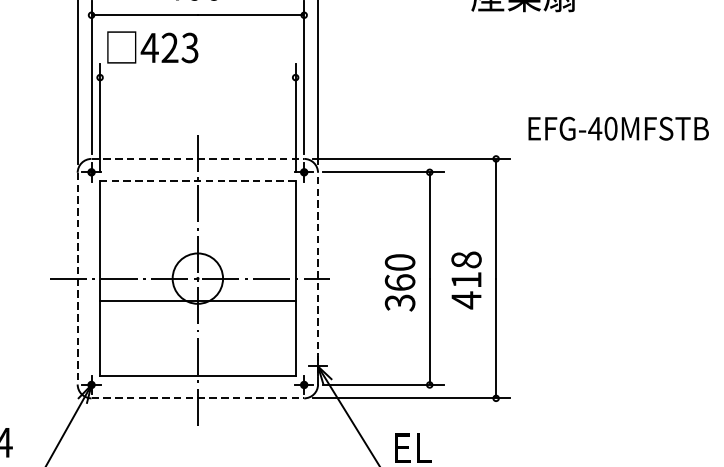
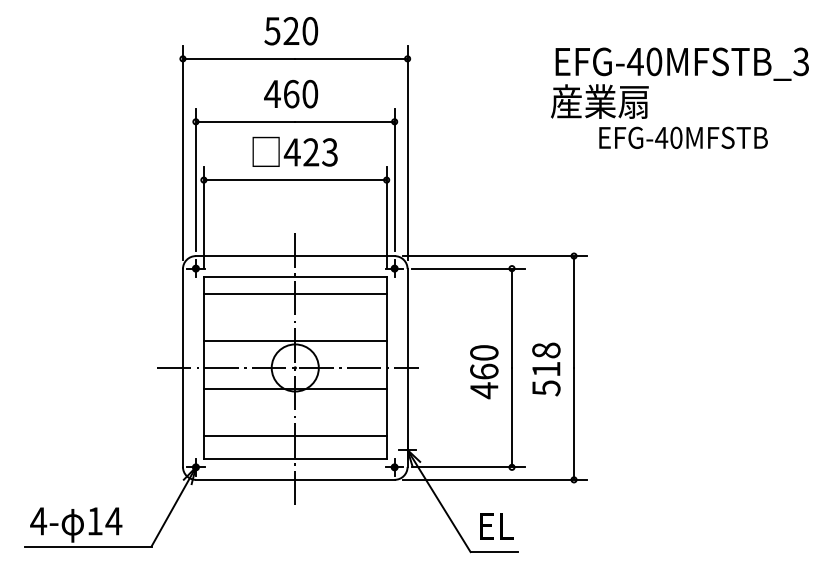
text: (152, 47) -> (294, 151), moved
line: (197, 78) -> (294, 180), added
text: (618, 128) -> (683, 137), moved
line: (198, 159) -> (295, 256), dashed -> solid
line: (197, 180) -> (294, 276), dashed -> solid
line: (197, 198) -> (294, 293), added
line: (197, 250) -> (294, 341), added
line: (77, 278) -> (182, 367), dashed -> solid
line: (317, 278) -> (407, 367), dashed -> solid
text: (466, 299) -> (546, 387), 418 -> 518
text: (400, 302) -> (484, 390), 360 -> 460
line: (197, 351) -> (294, 436), added
line: (198, 397) -> (295, 479), dashed -> solid

